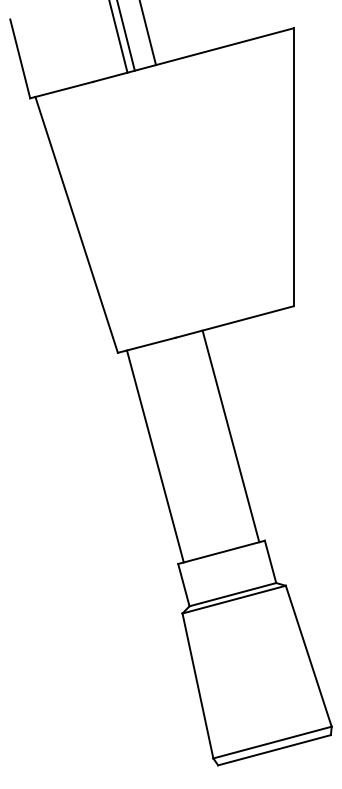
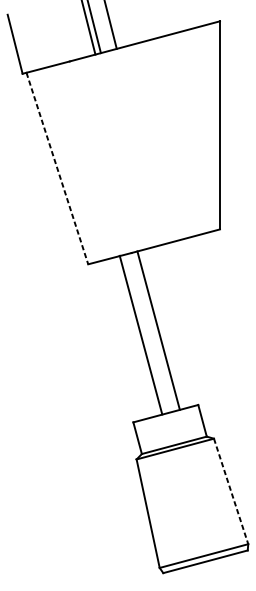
line: (76, 225) -> (57, 168), solid -> dashed
line: (230, 436) -> (158, 330), moved
line: (154, 456) -> (140, 335), moved
line: (308, 656) -> (230, 491), solid -> dashed

